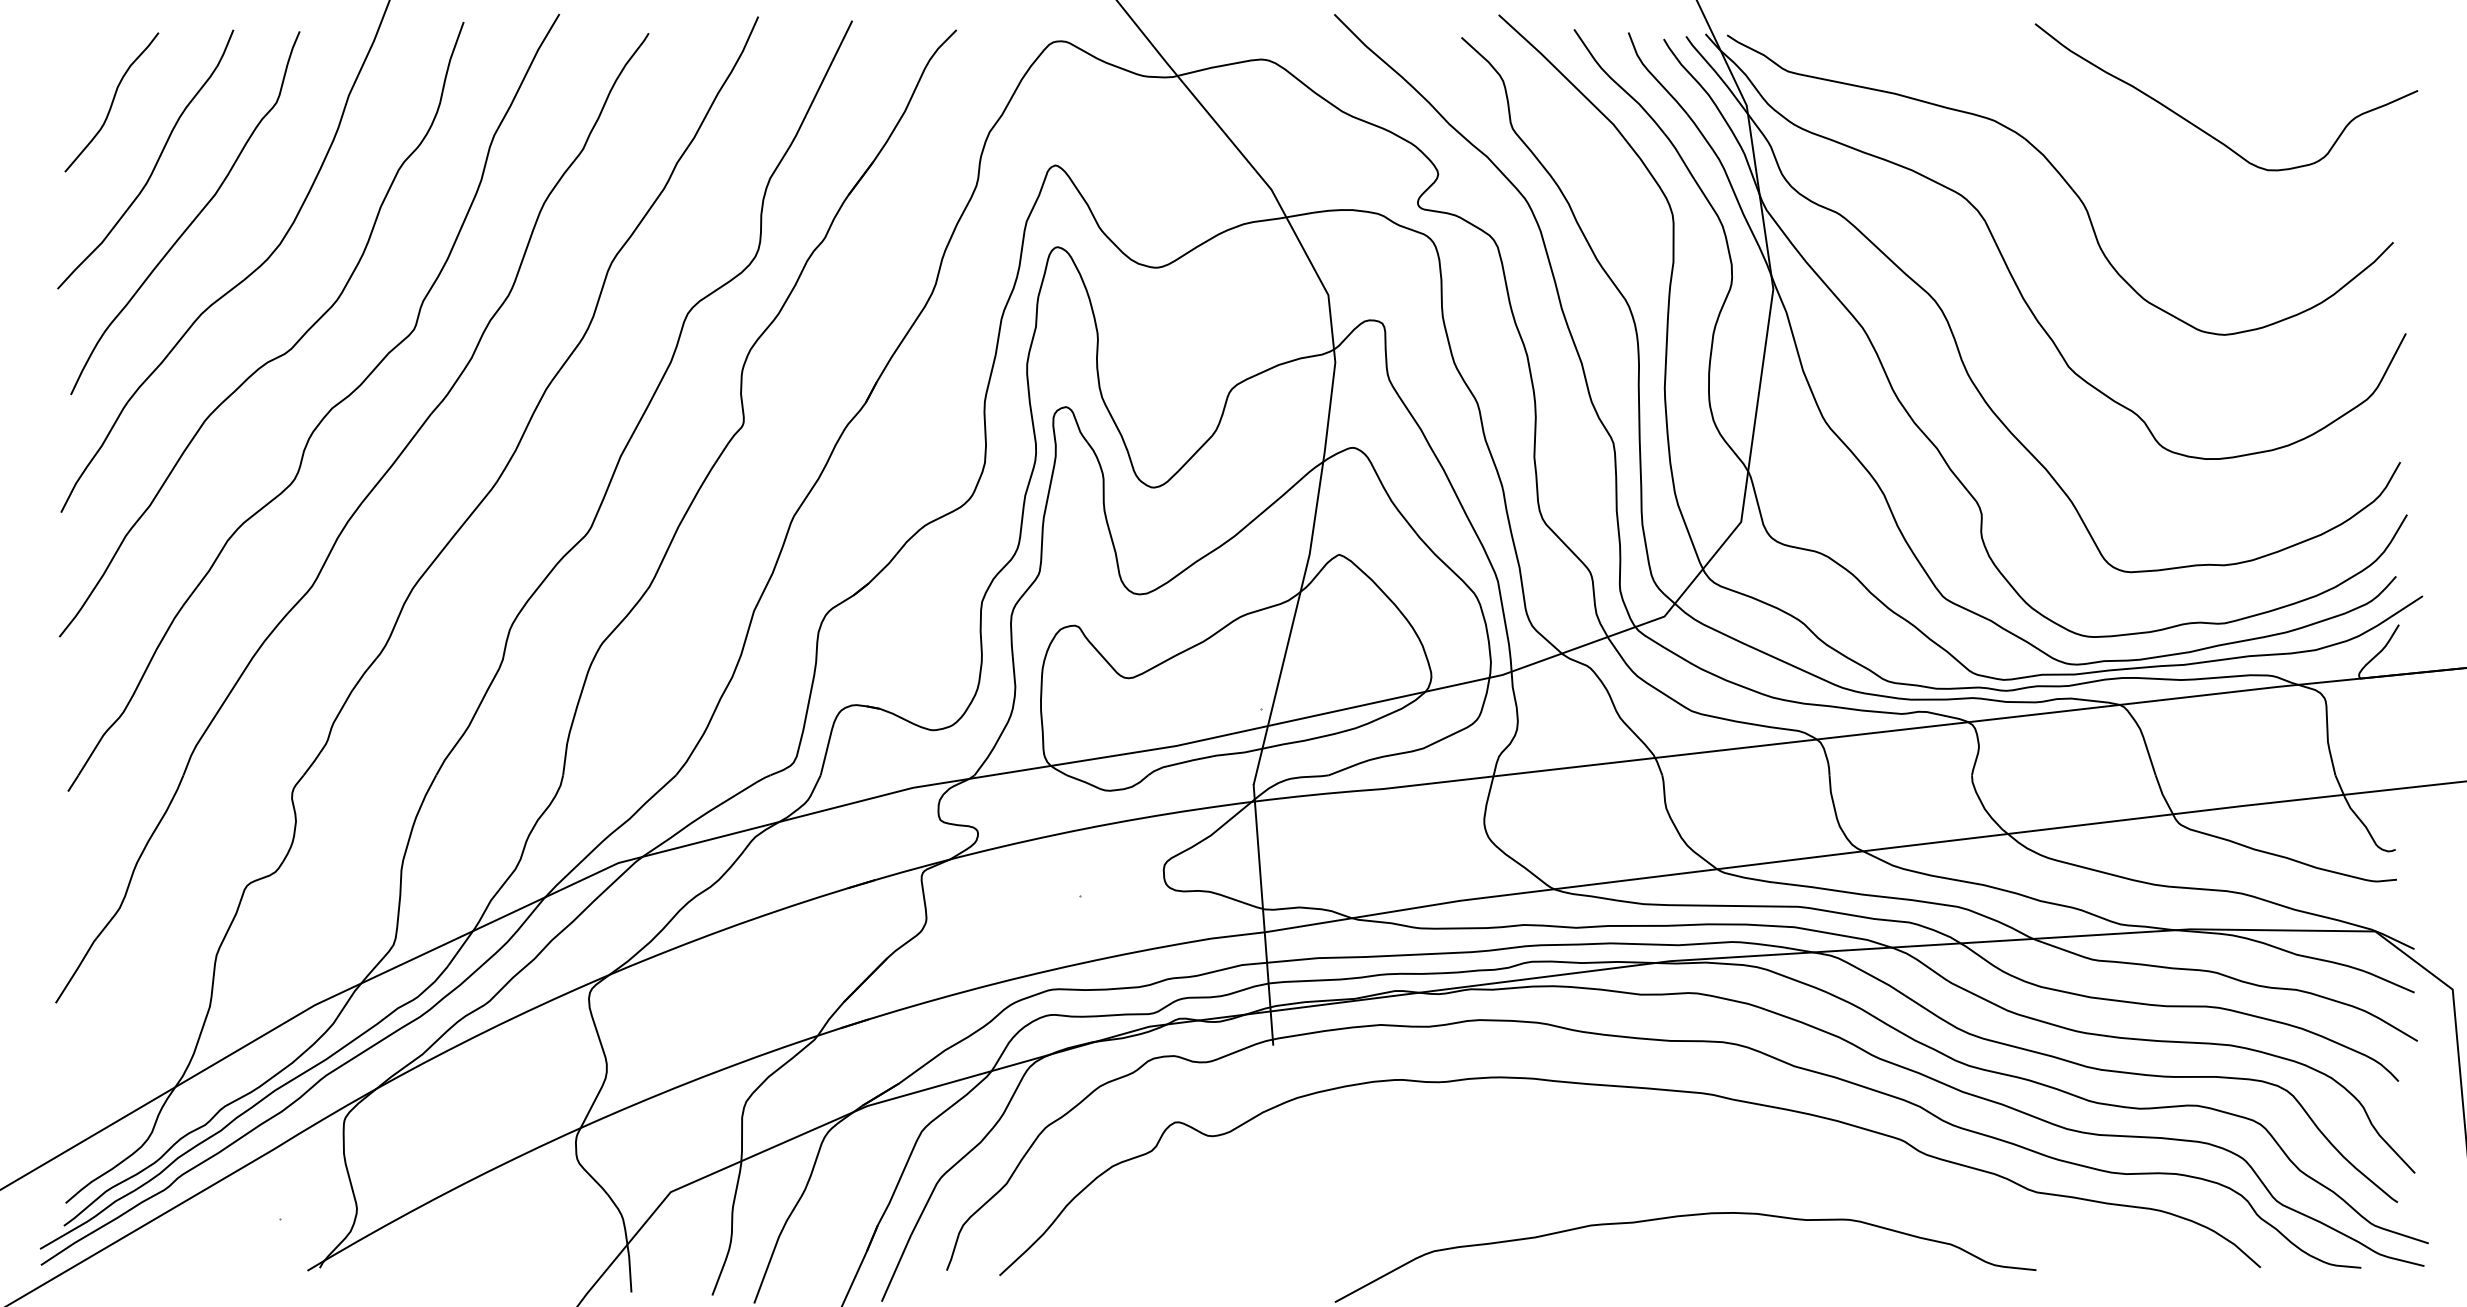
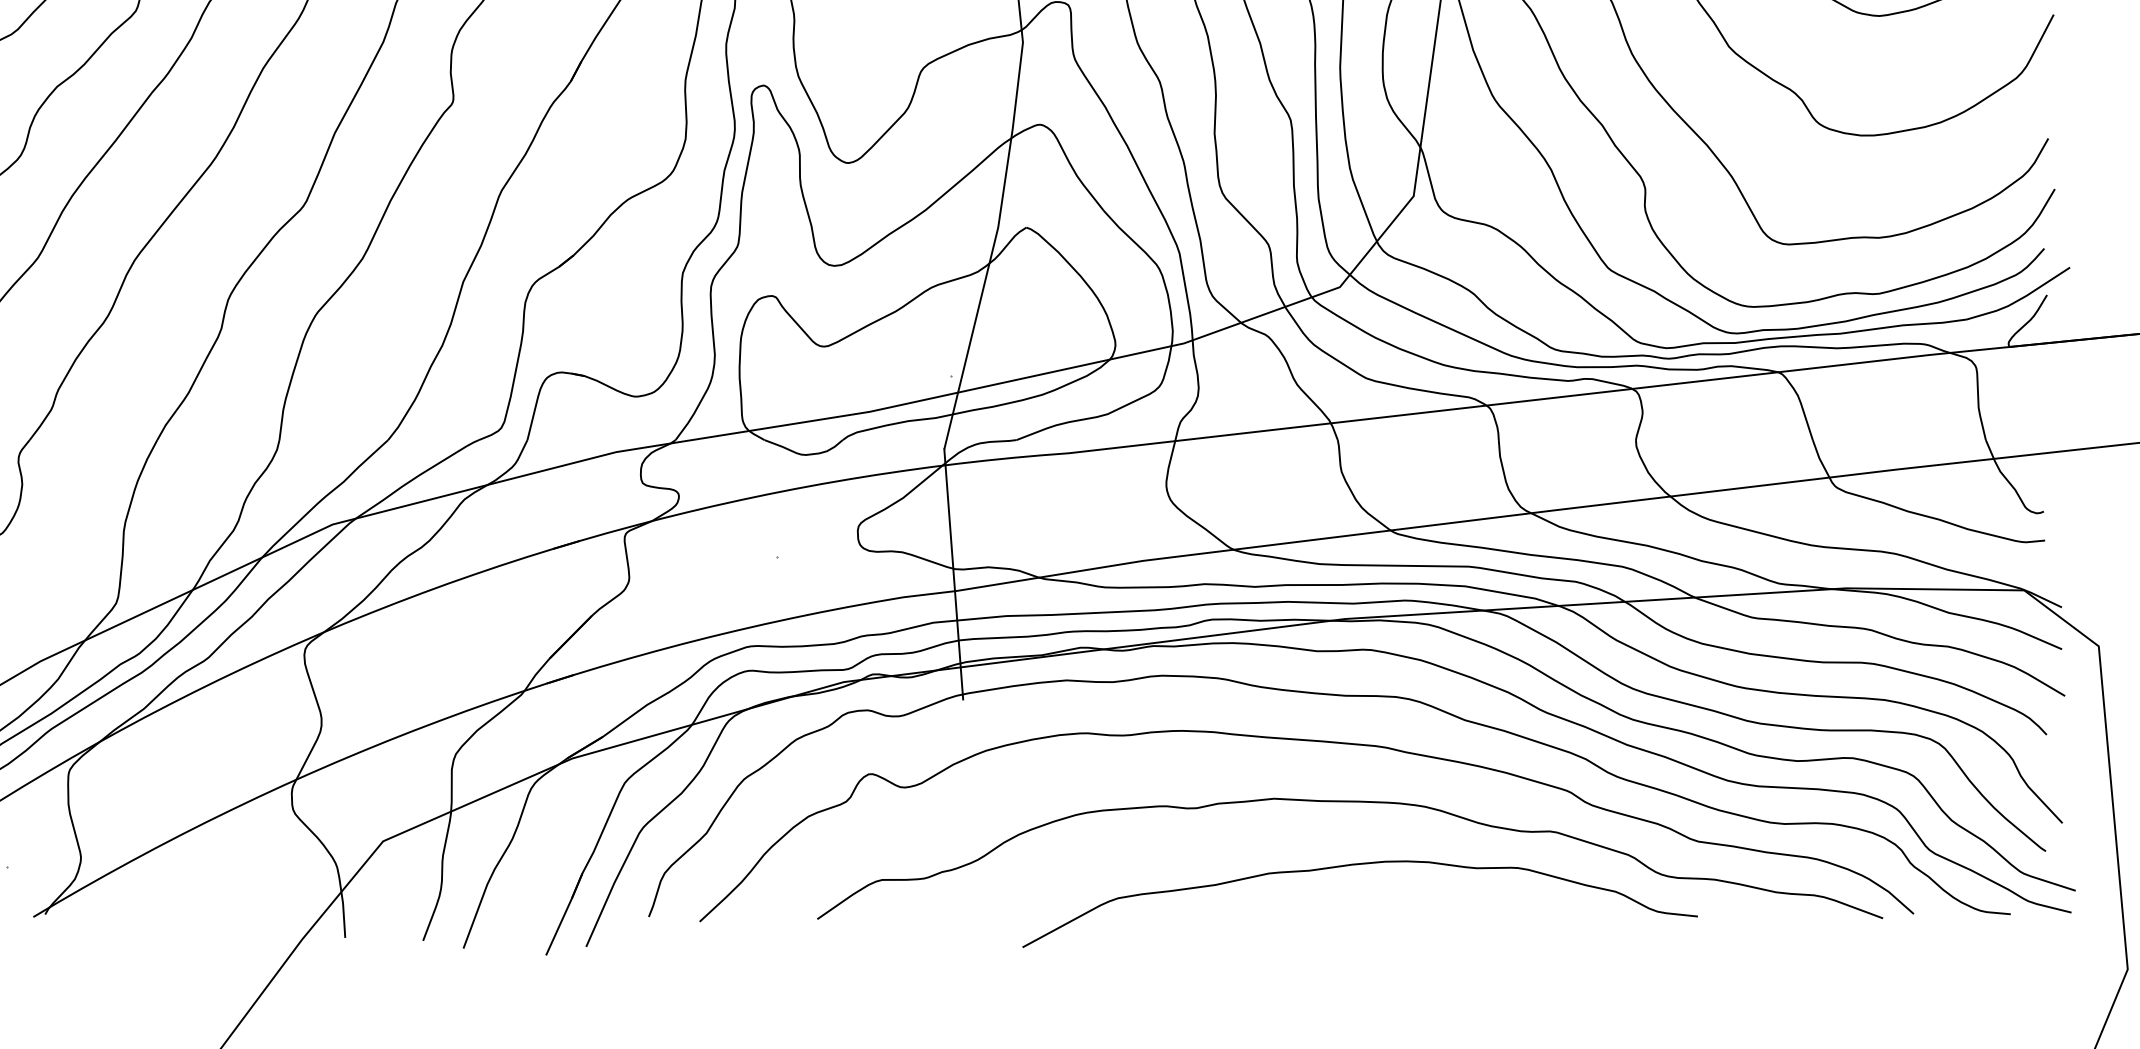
curve: (1674, 1151) -> (1349, 802), added

